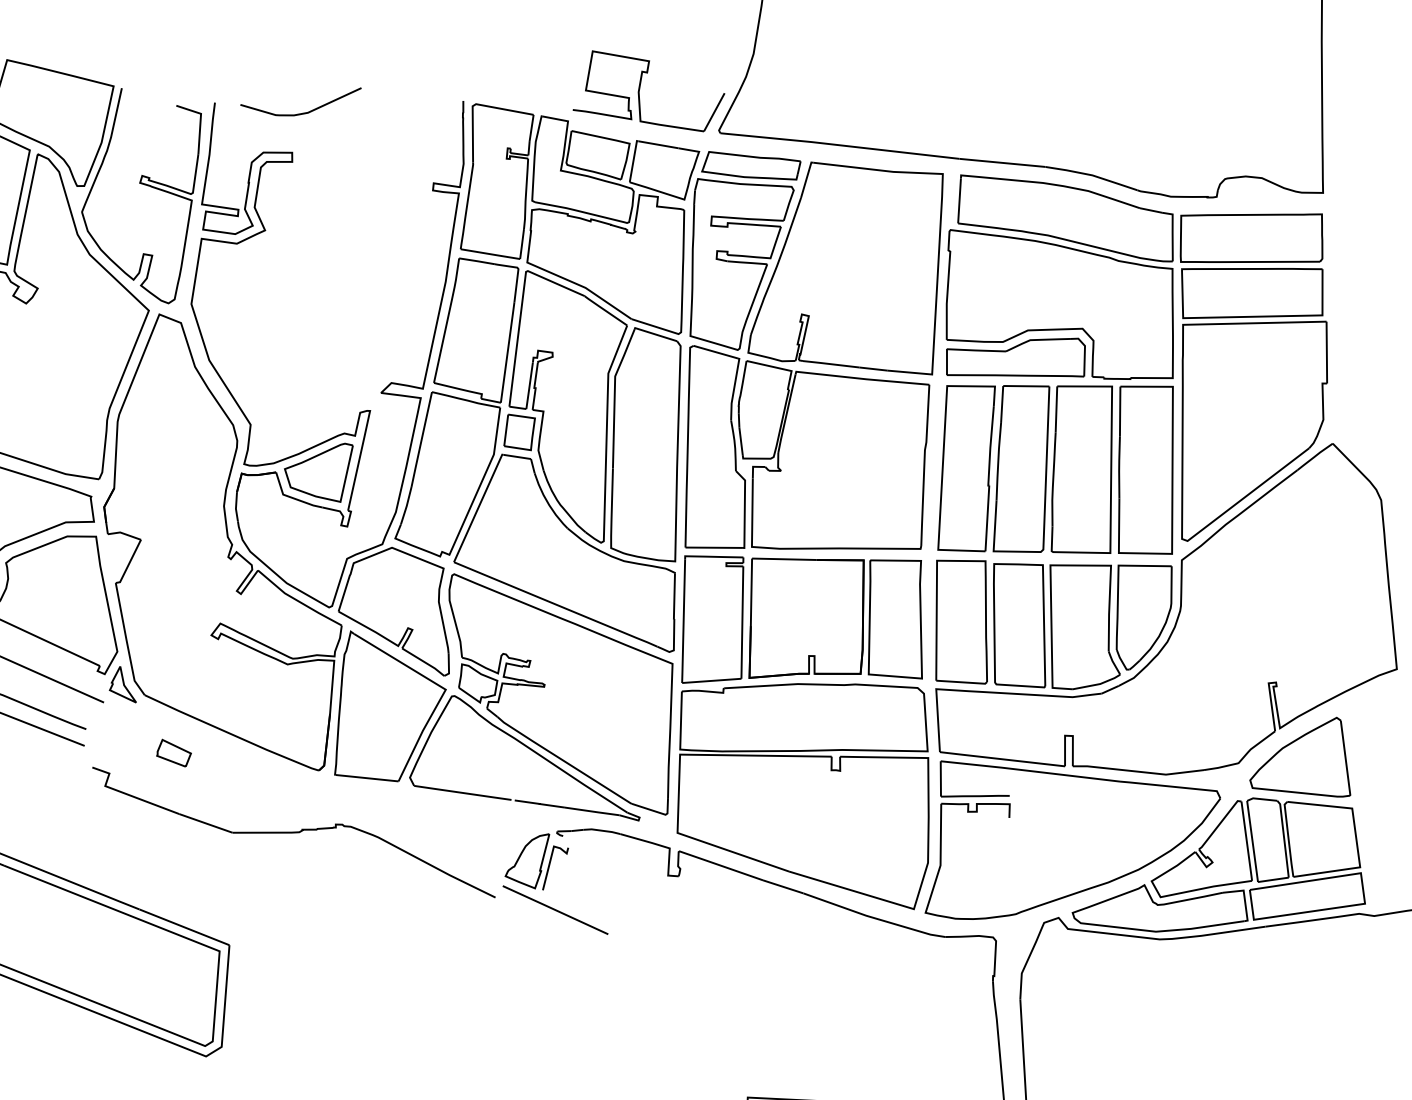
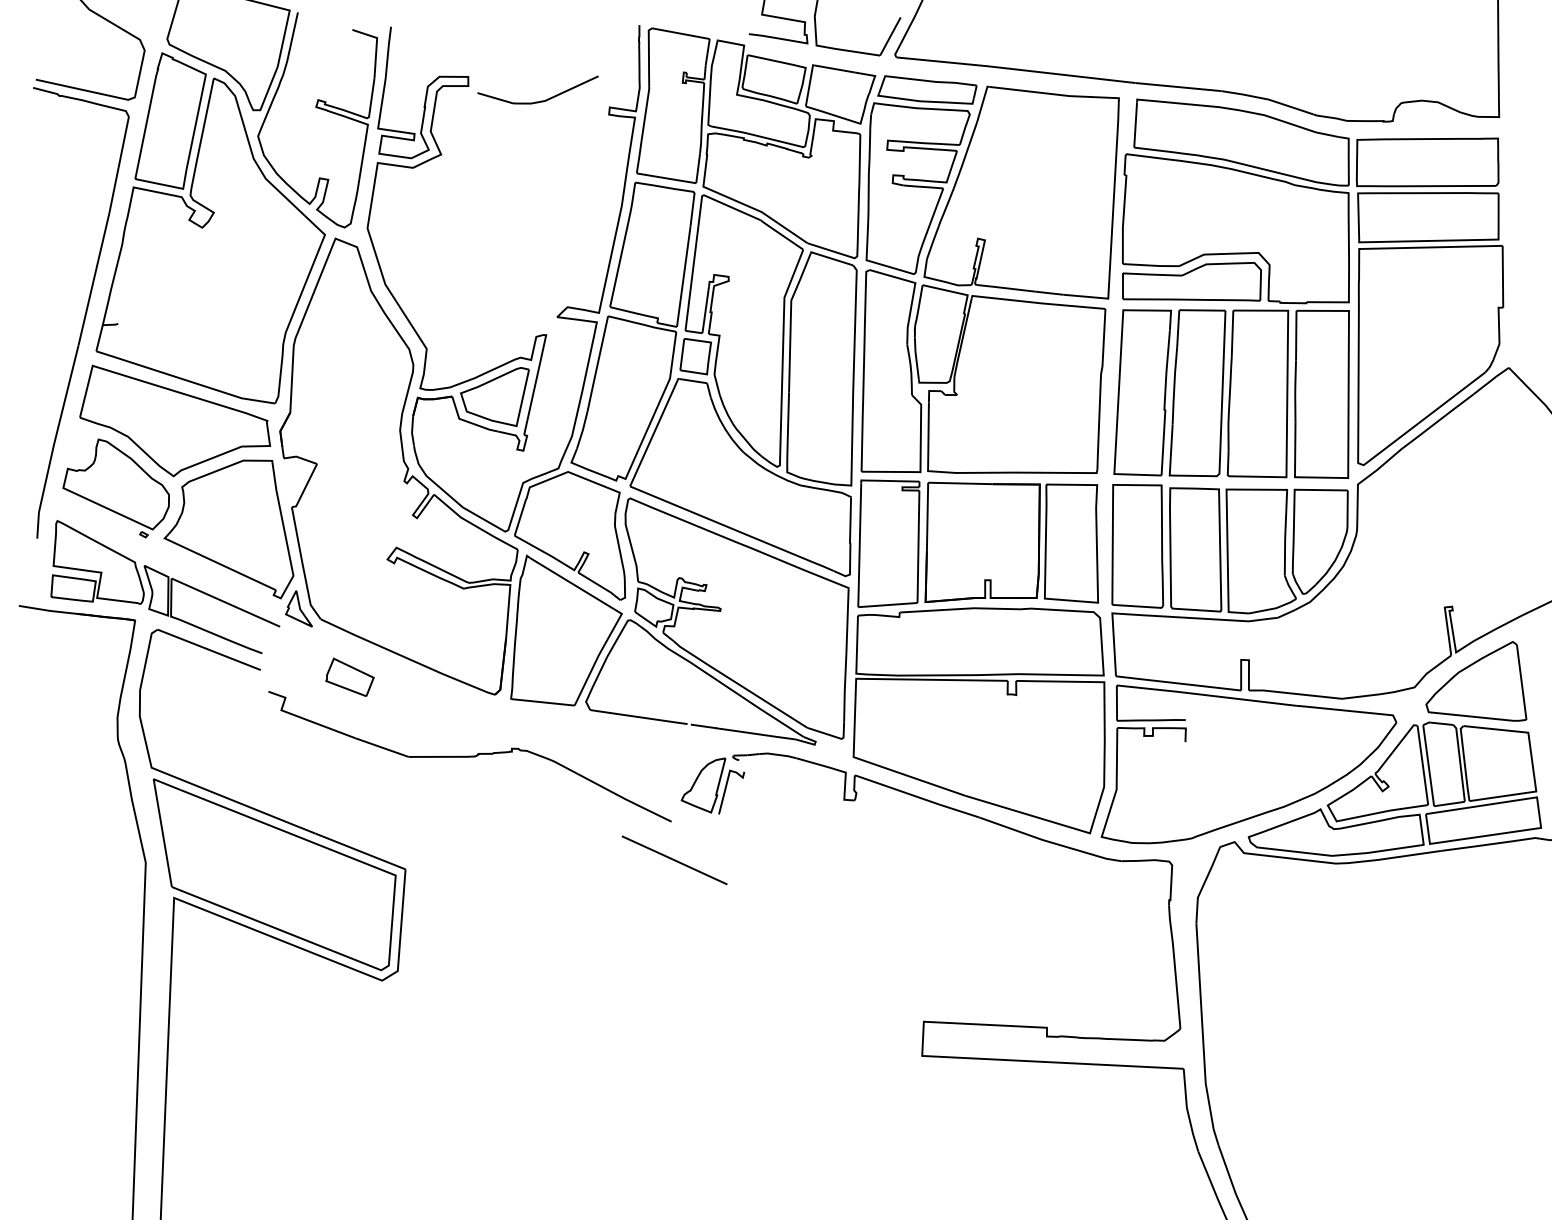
curve: (303, 112) -> (540, 100), moved
part: (174, 753) -> (350, 677), size x1.4
line: (555, 910) -> (674, 860), moved

